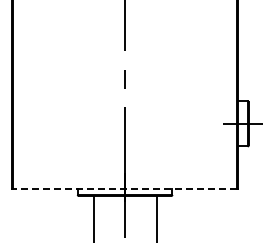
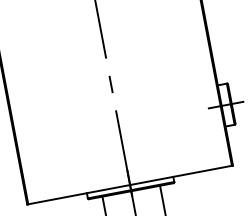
line: (125, 189) -> (130, 185), dashed -> solid

